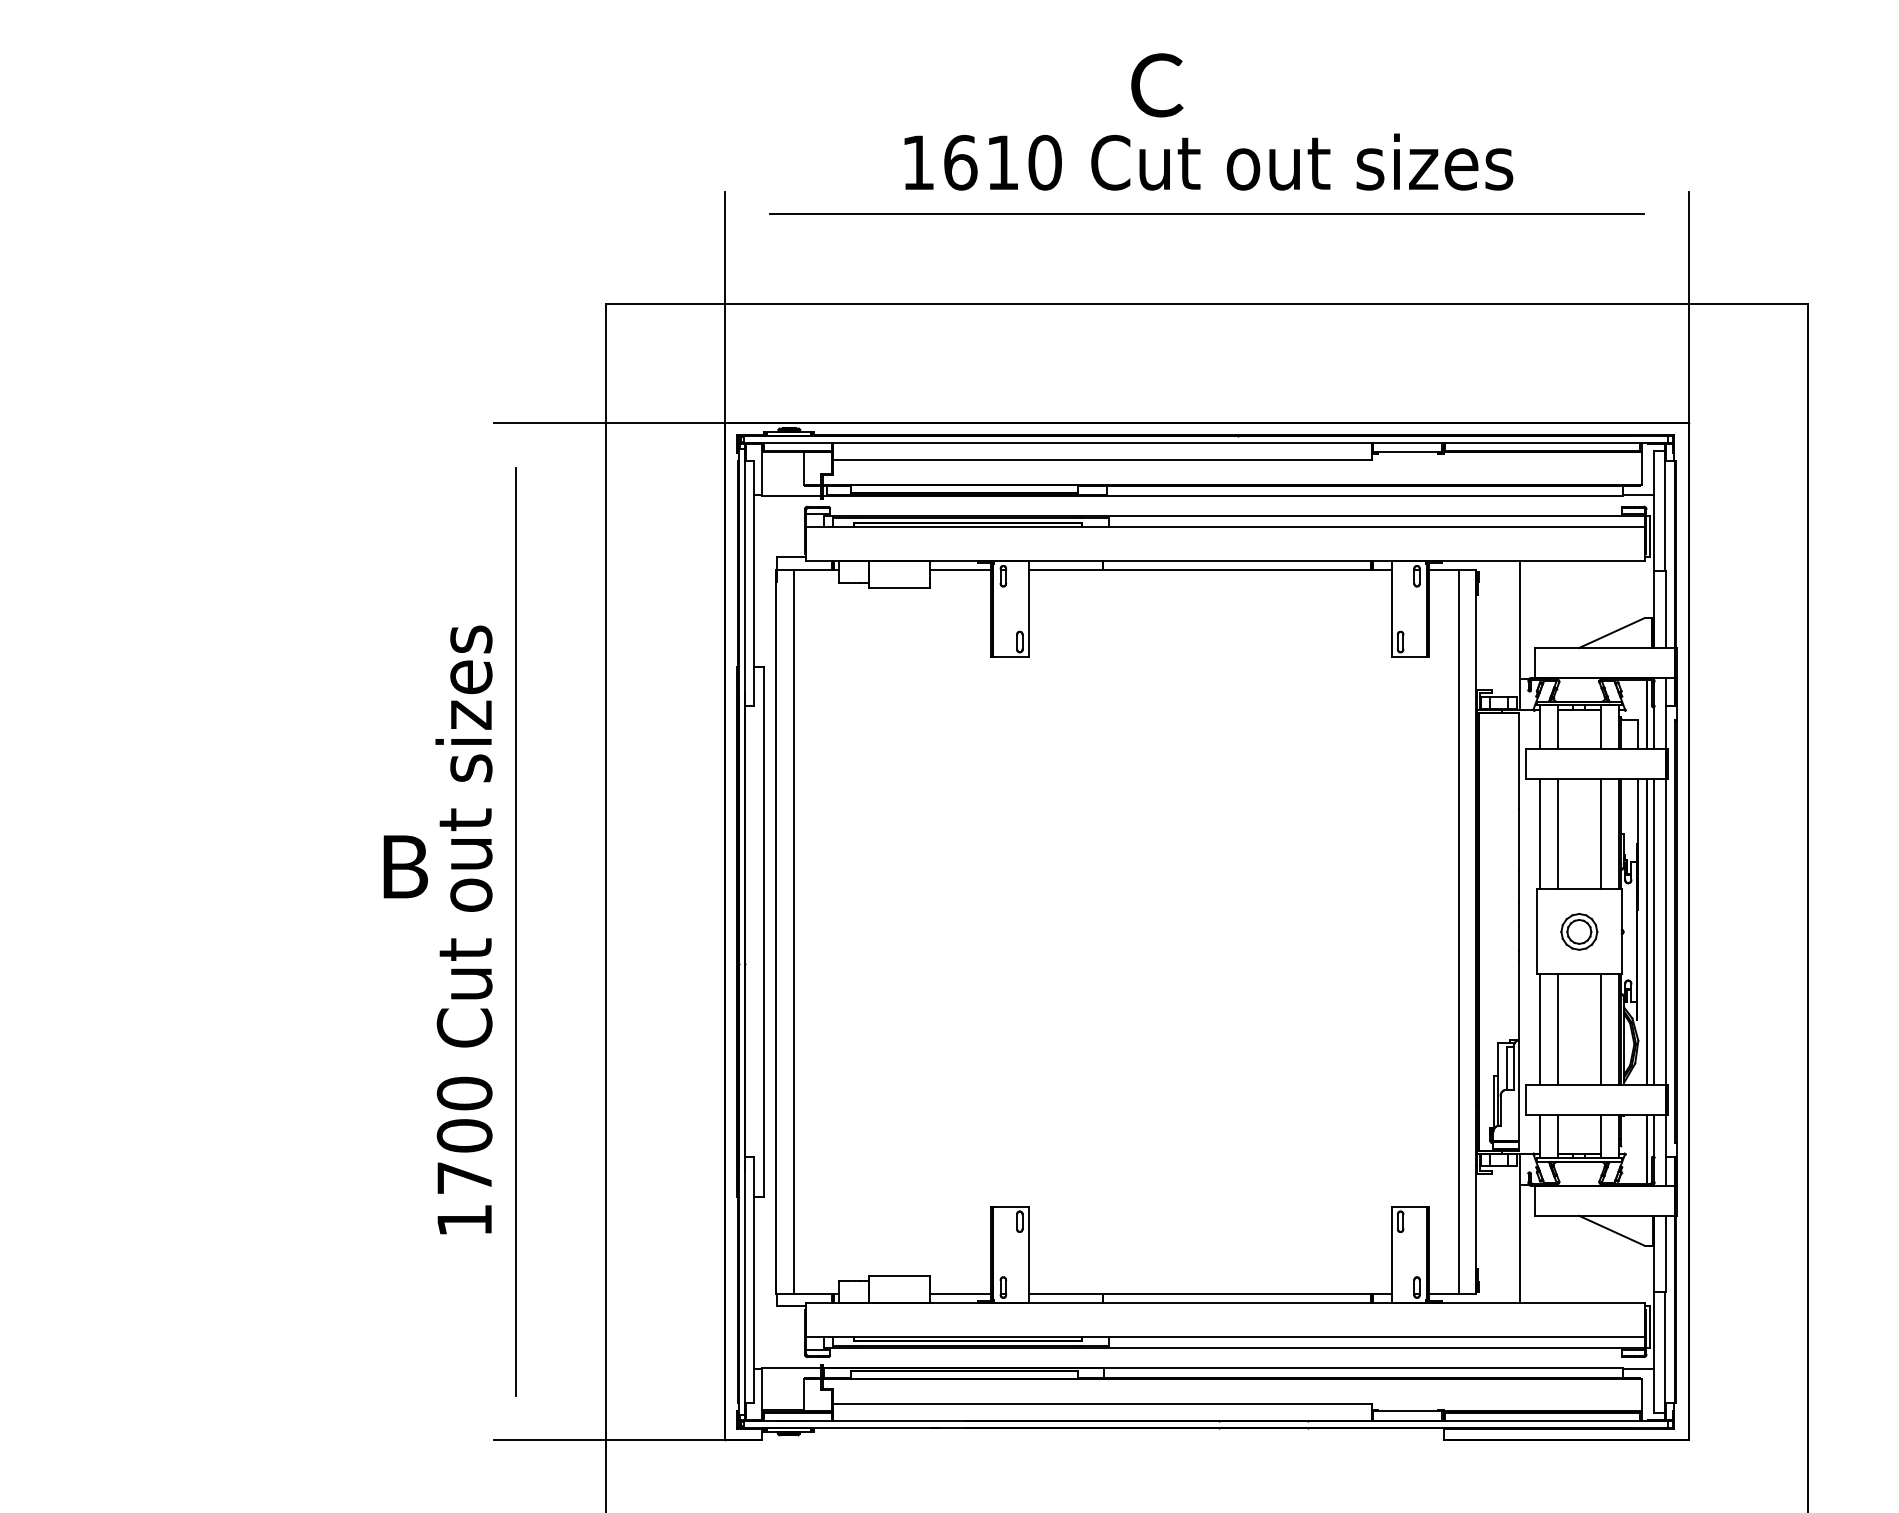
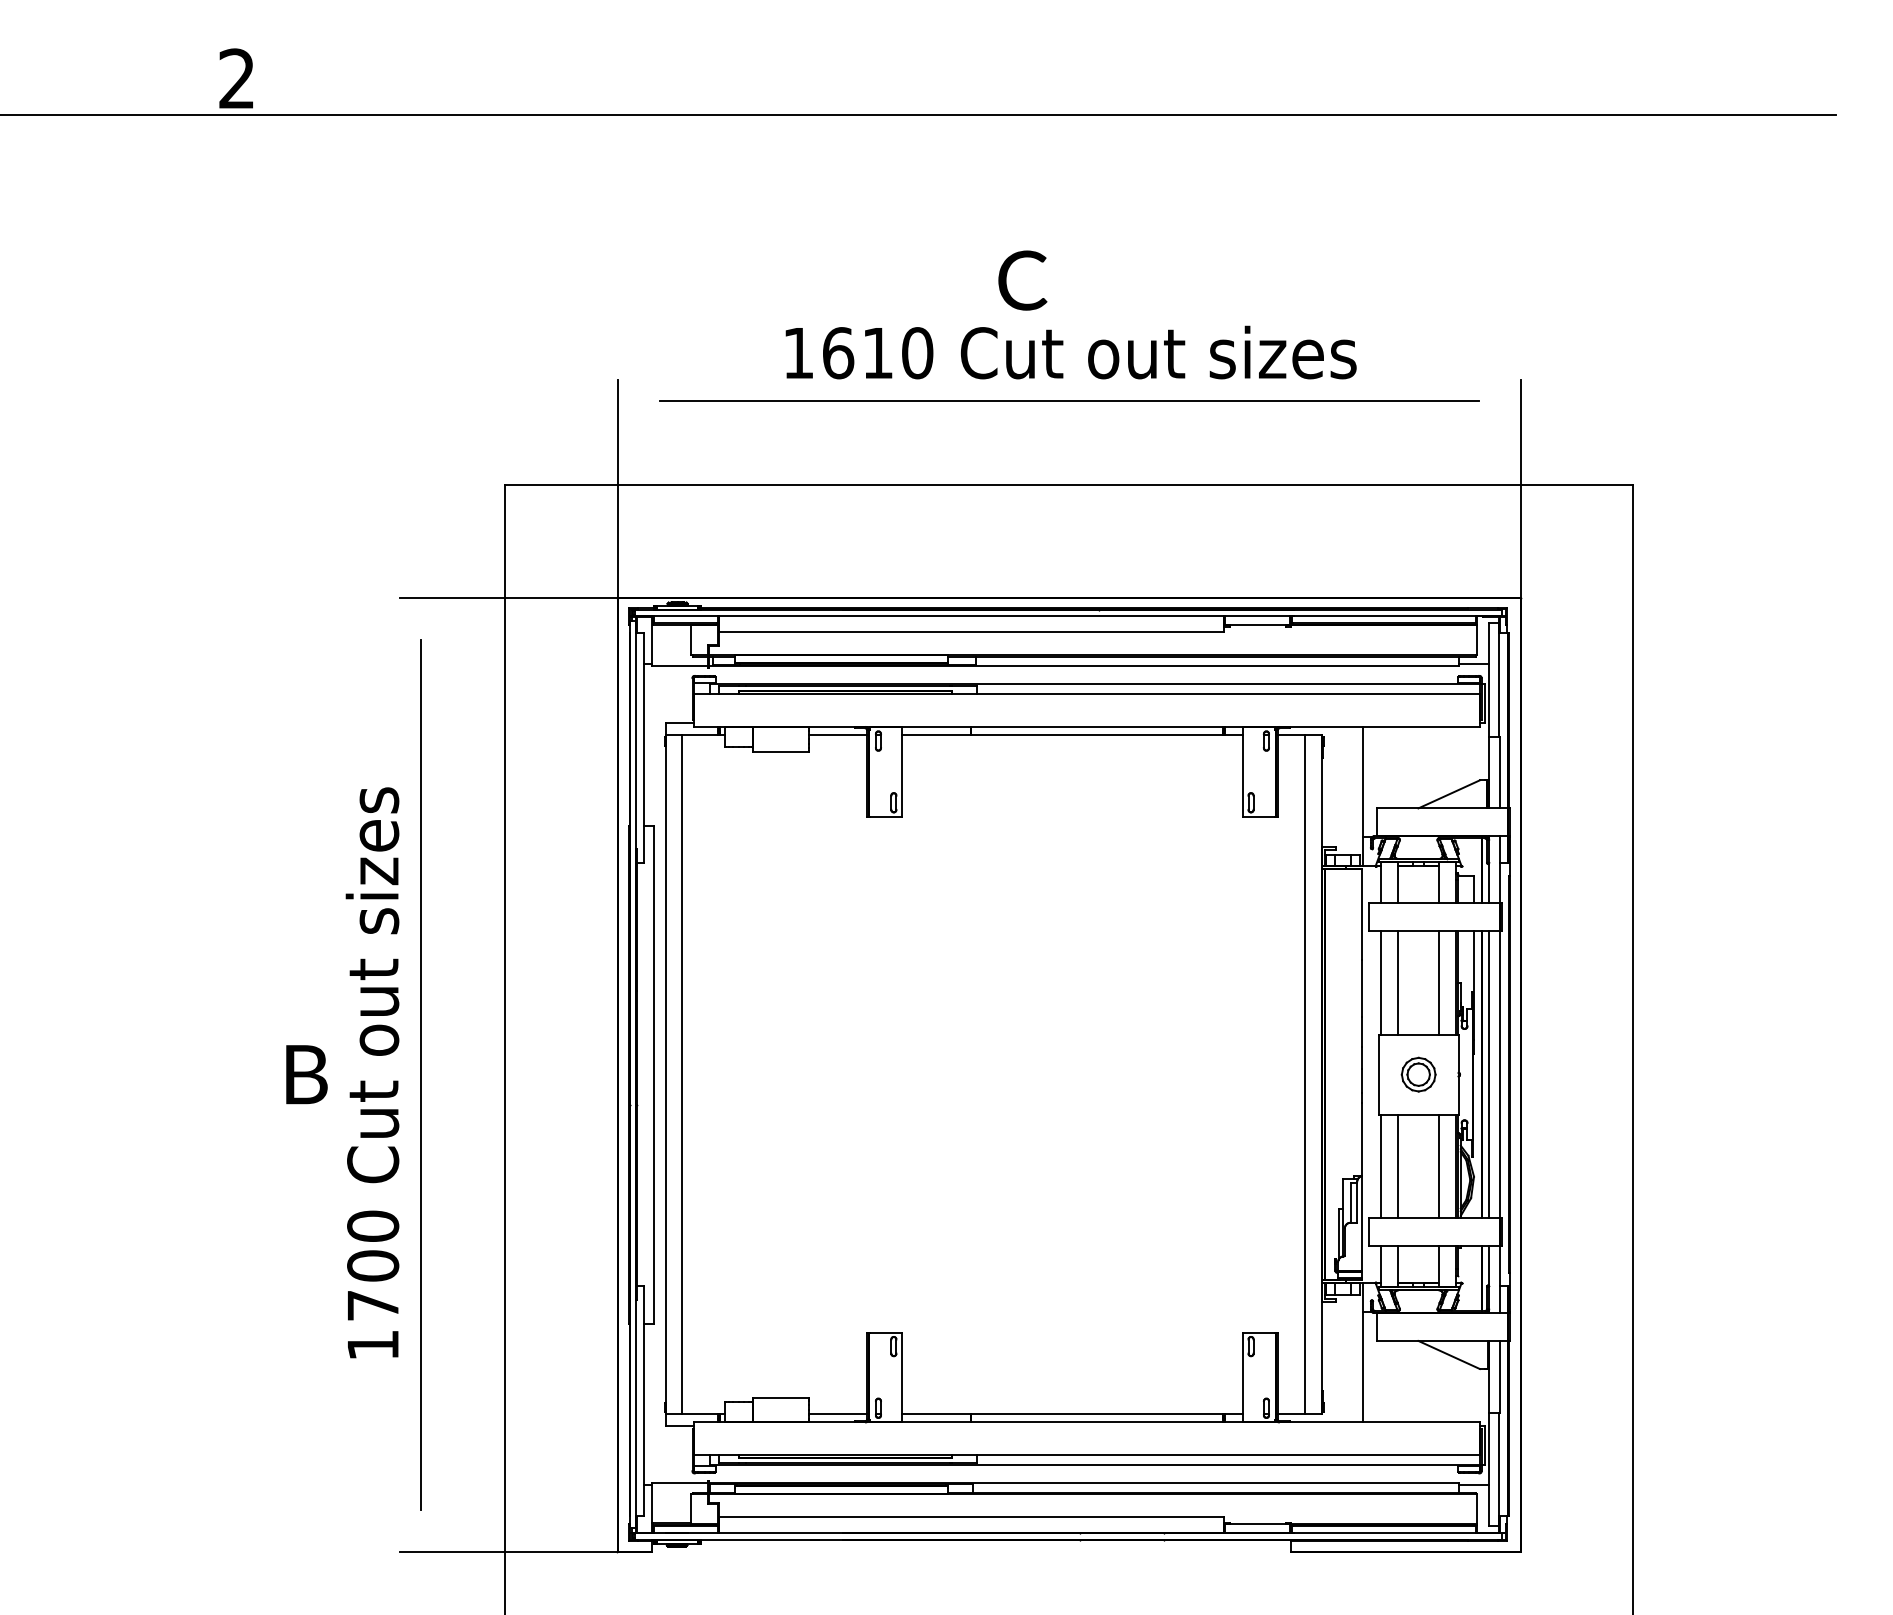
text: (405, 866) -> (306, 1074), moved

